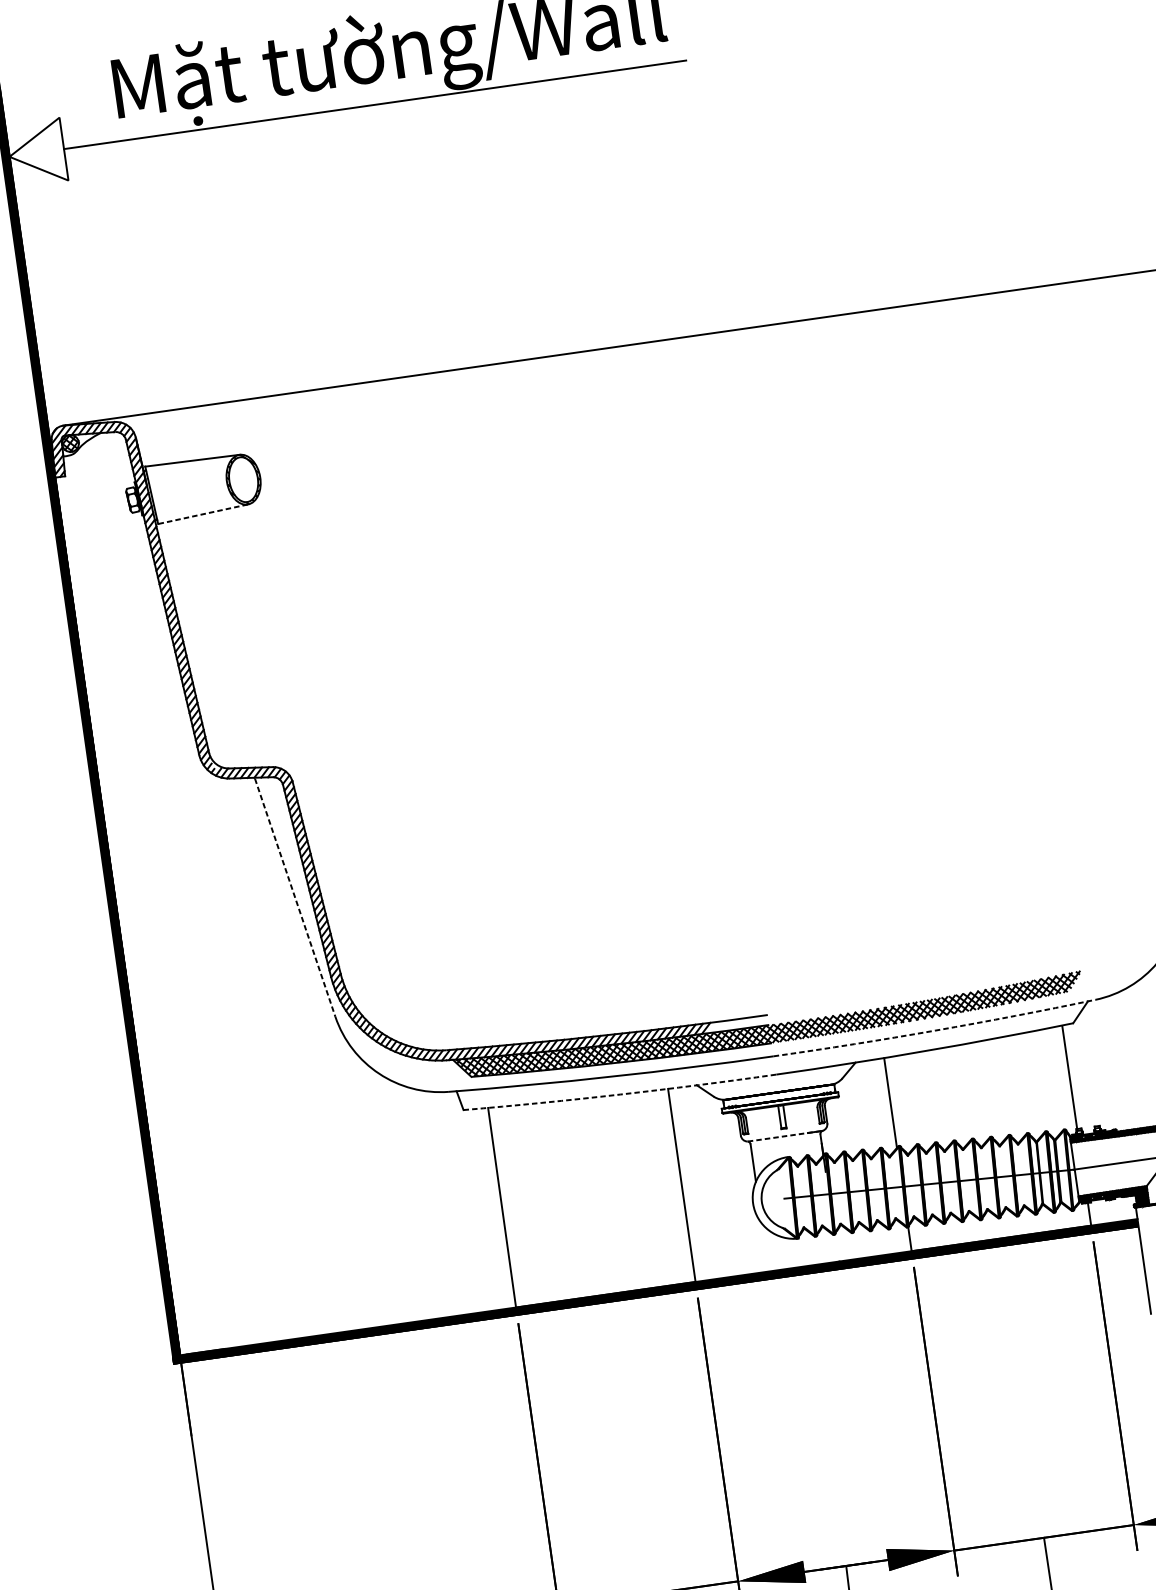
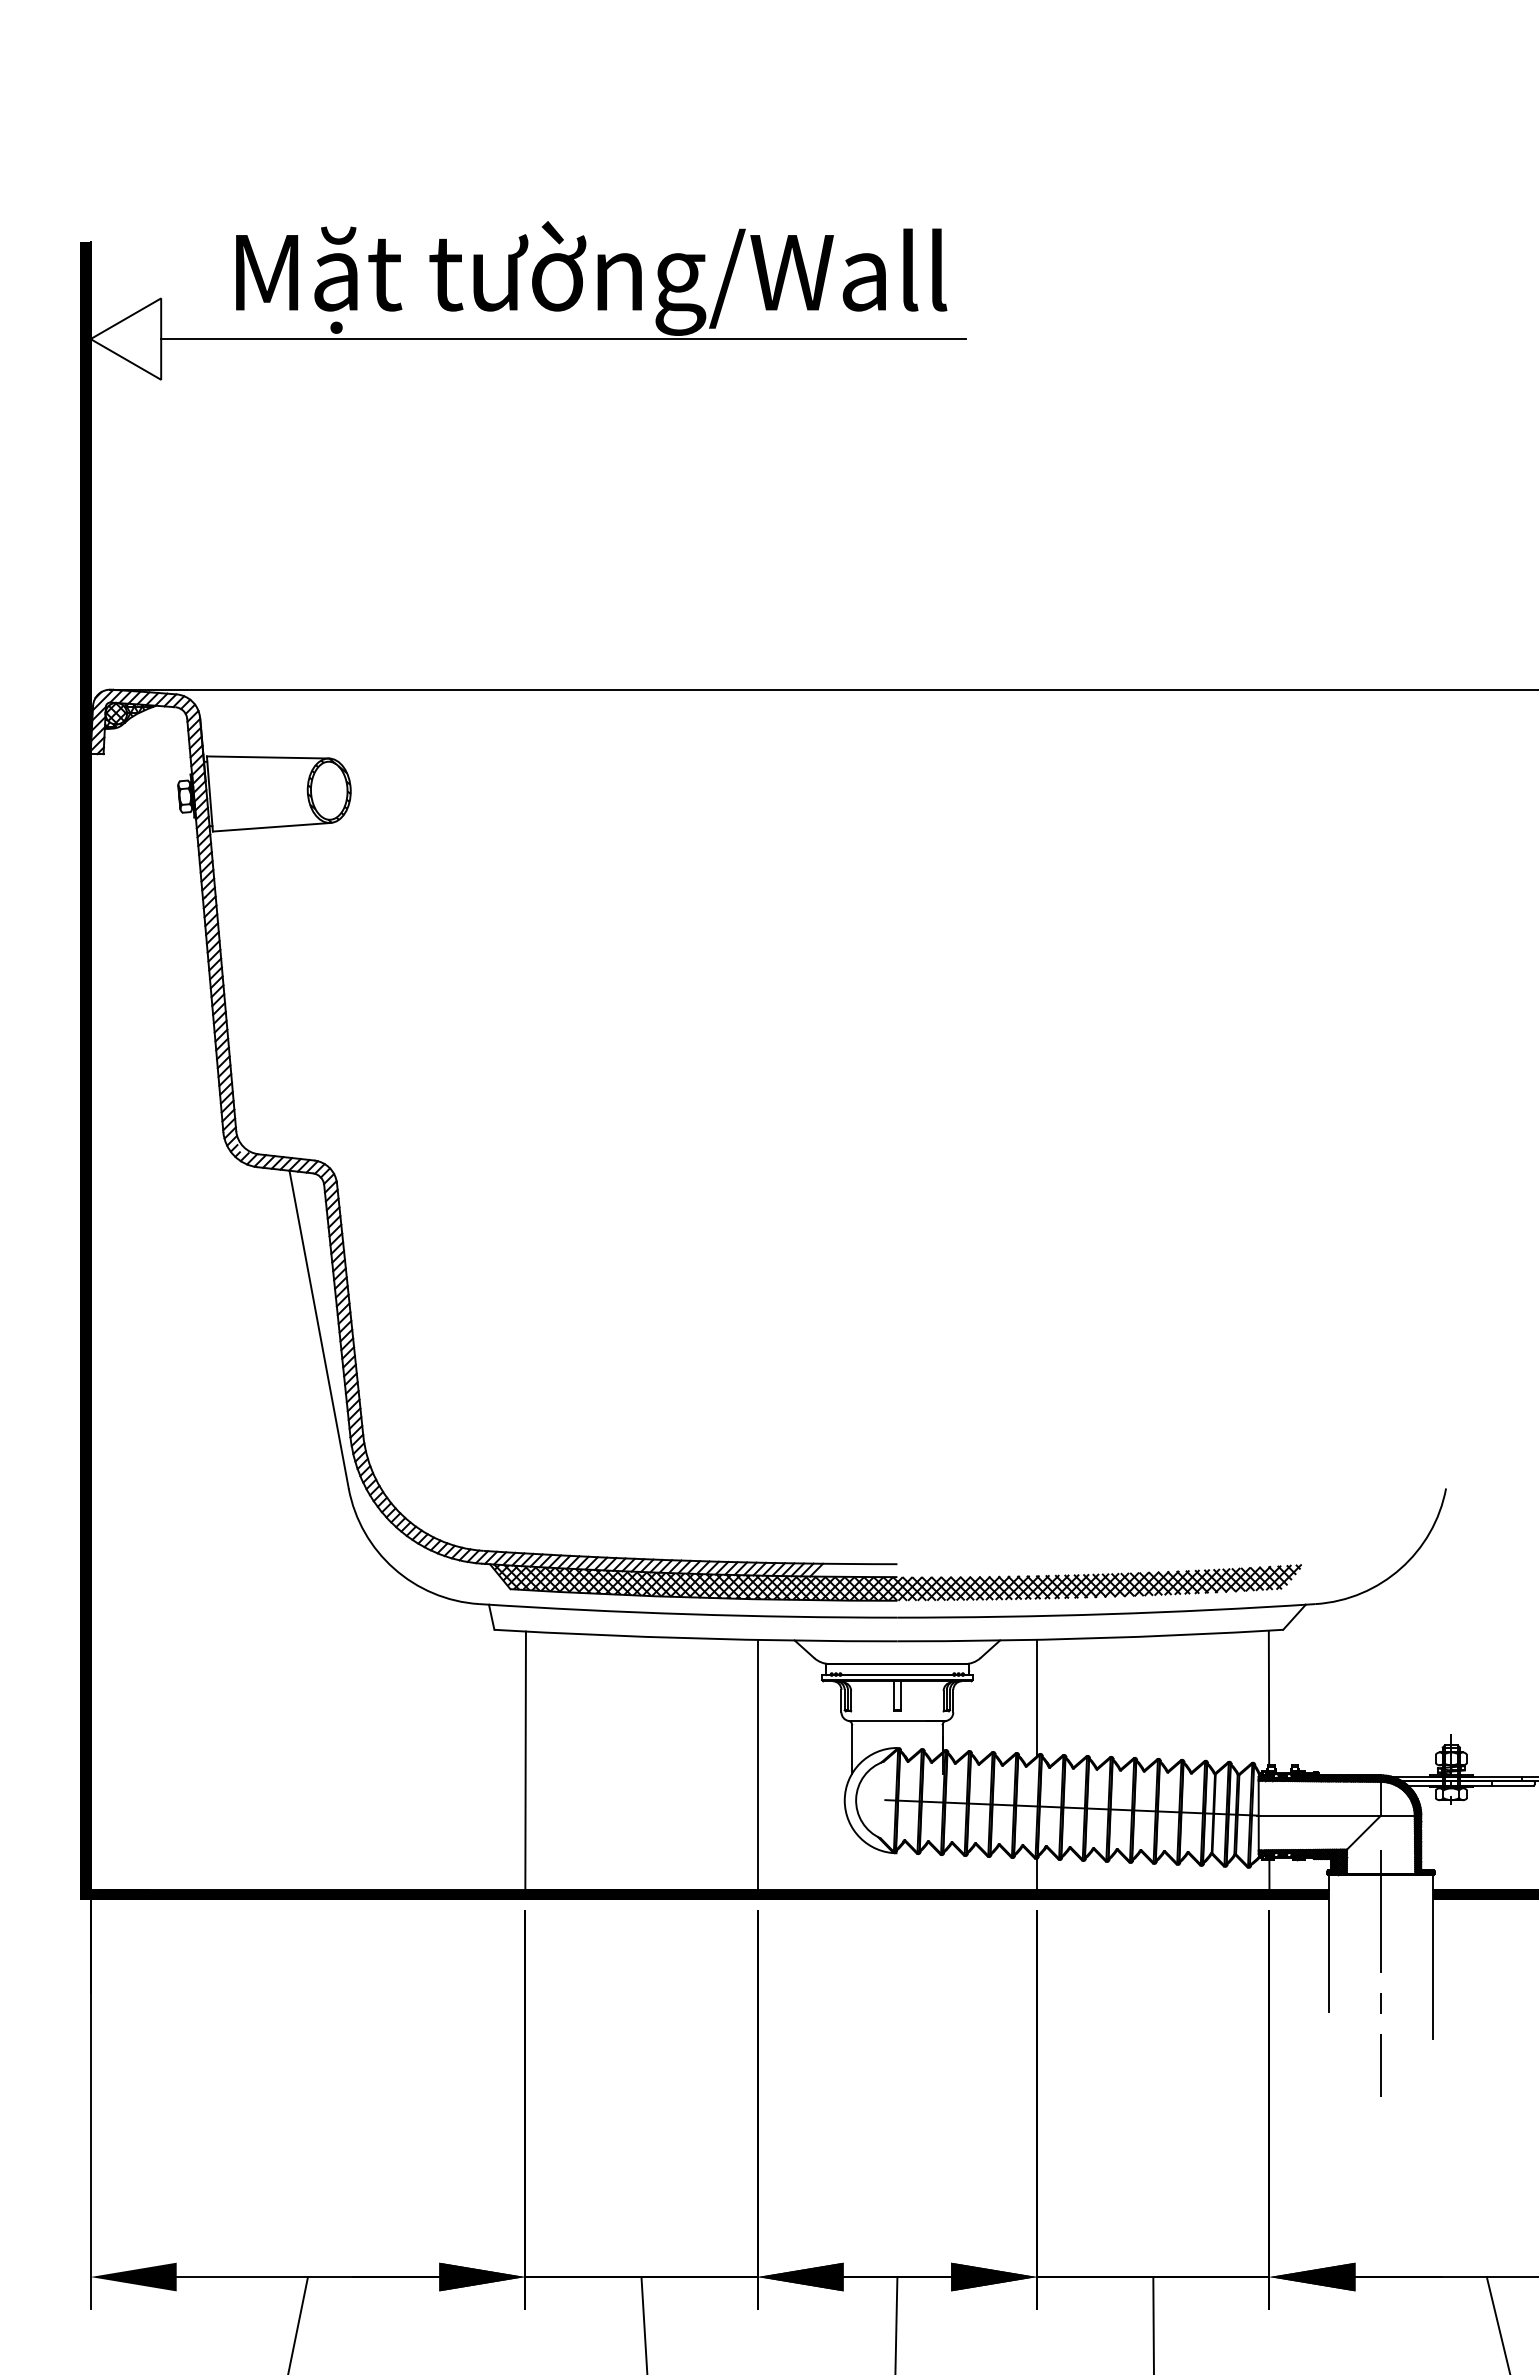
hatch: (80, 443) -> (129, 715), added
line: (203, 514) -> (271, 827), dashed -> solid
line: (295, 897) -> (319, 1330), dashed -> solid
arc: (934, 1030) -> (1106, 1614), dashed -> solid
arc: (619, 1094) -> (695, 1638), dashed -> solid
line: (785, 1136) -> (897, 1721), dashed -> solid

